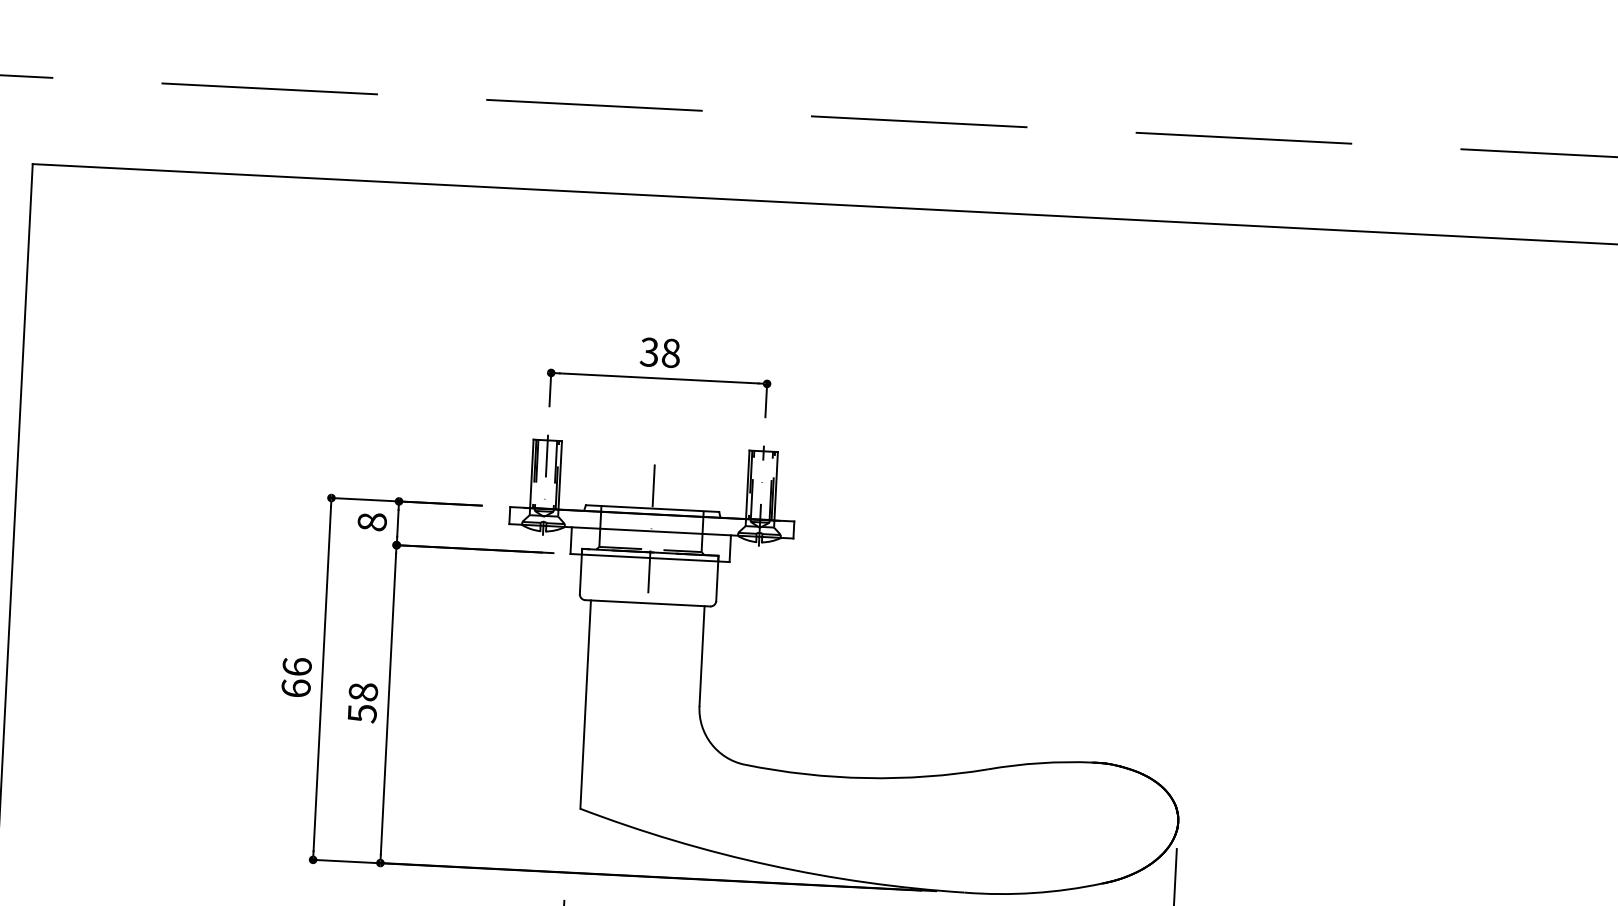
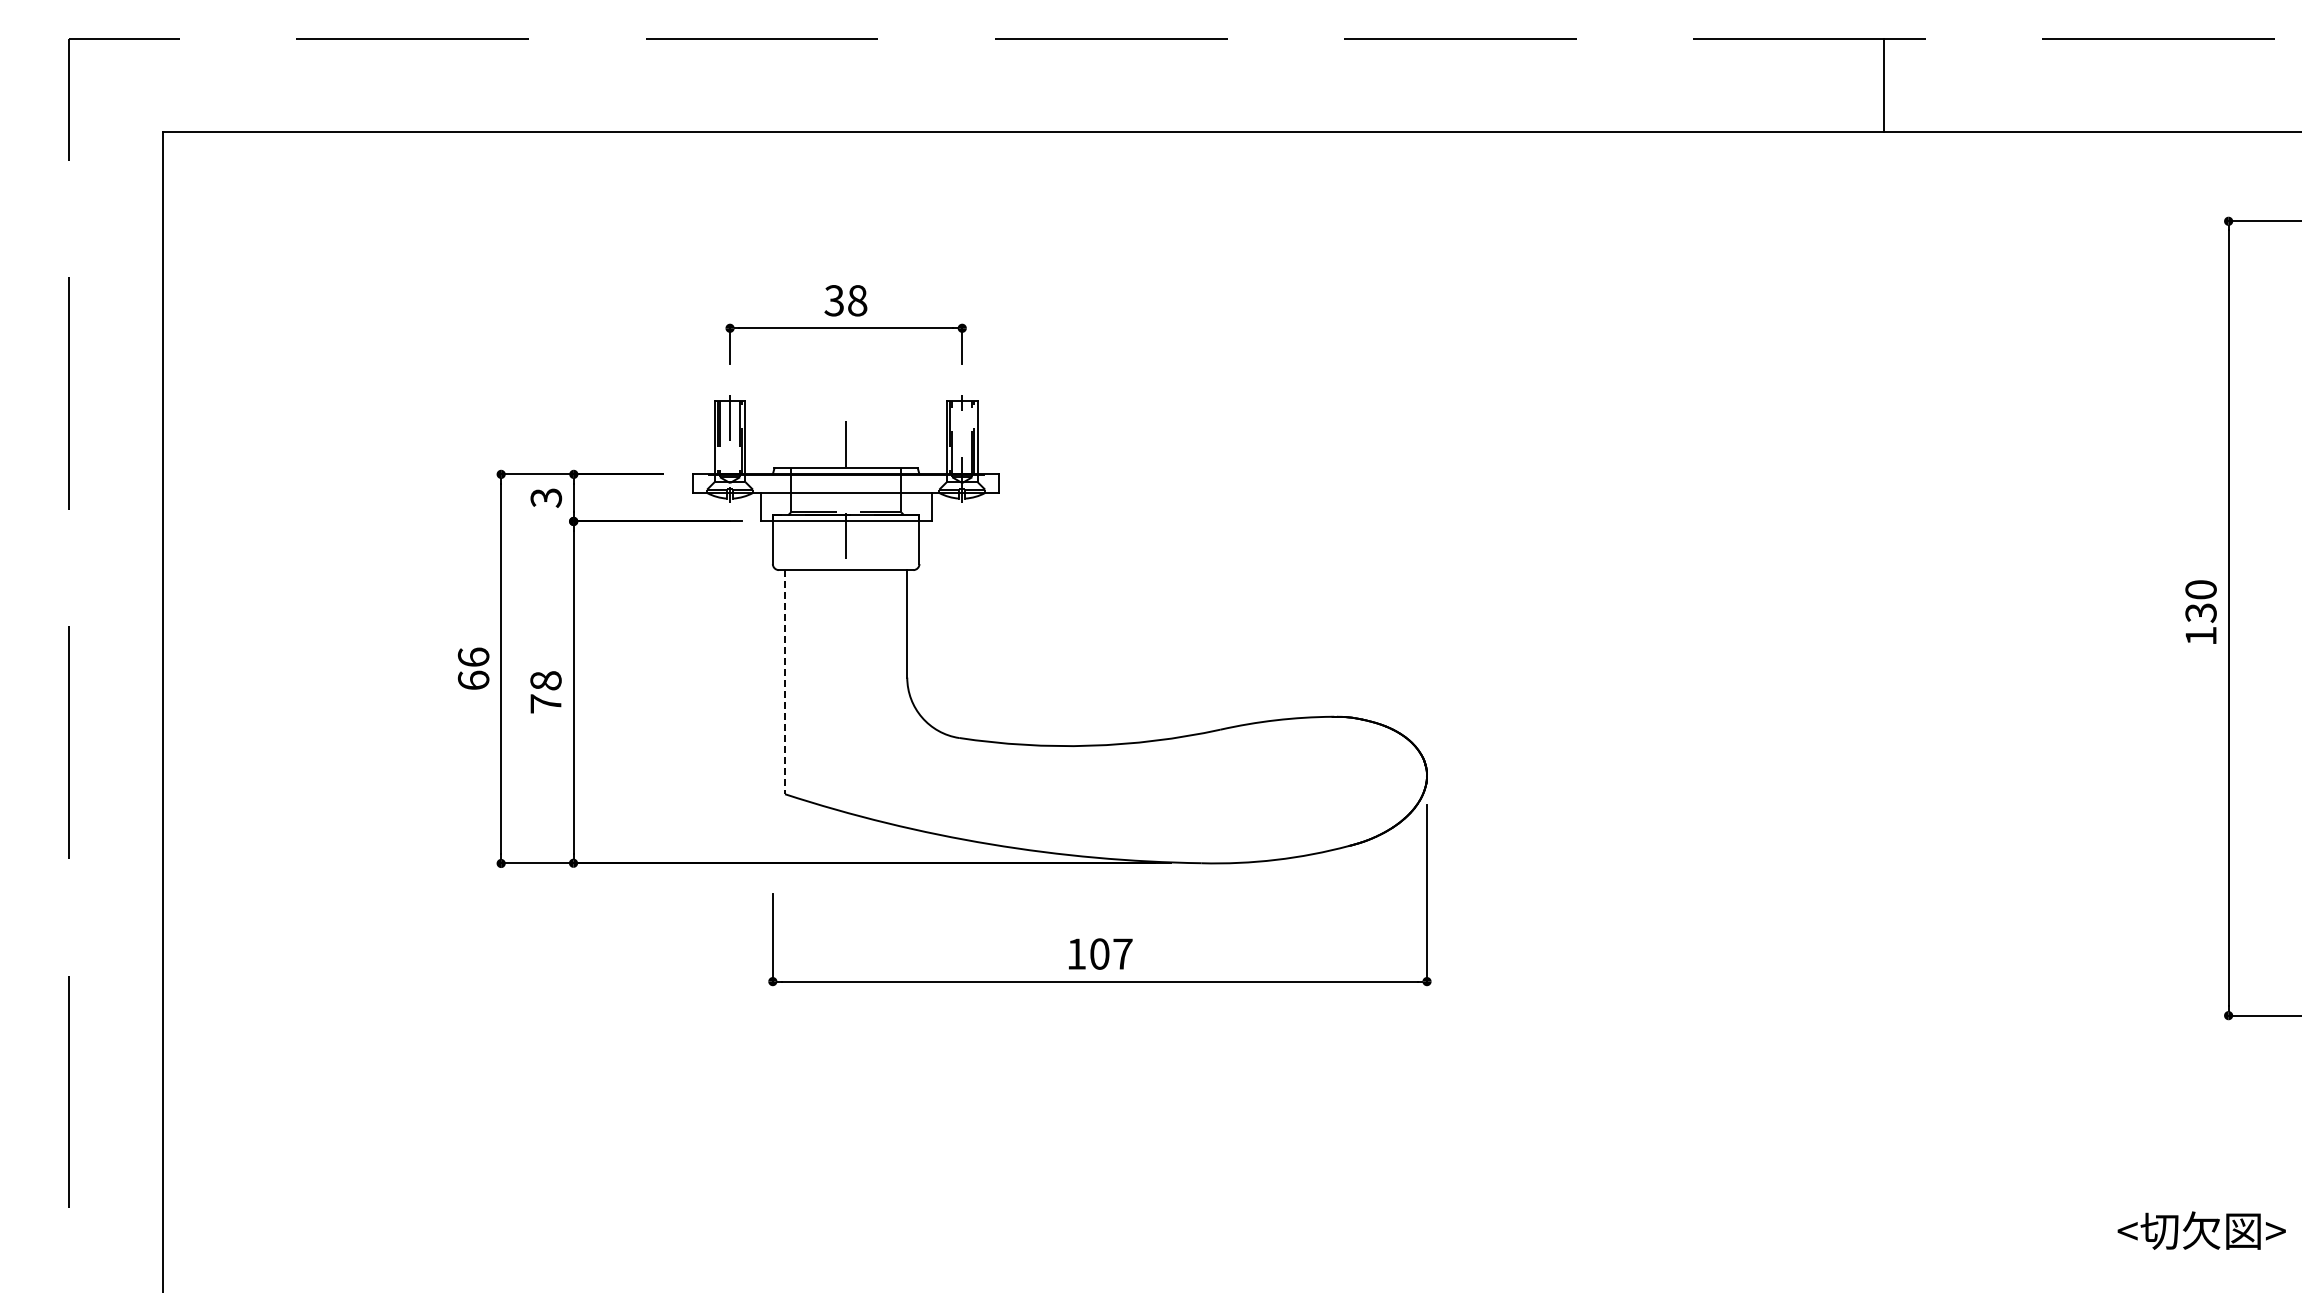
text: (371, 521) -> (545, 497), 8 -> 3
line: (586, 704) -> (785, 682), solid -> dashed
text: (361, 714) -> (545, 704), 58 -> 78

